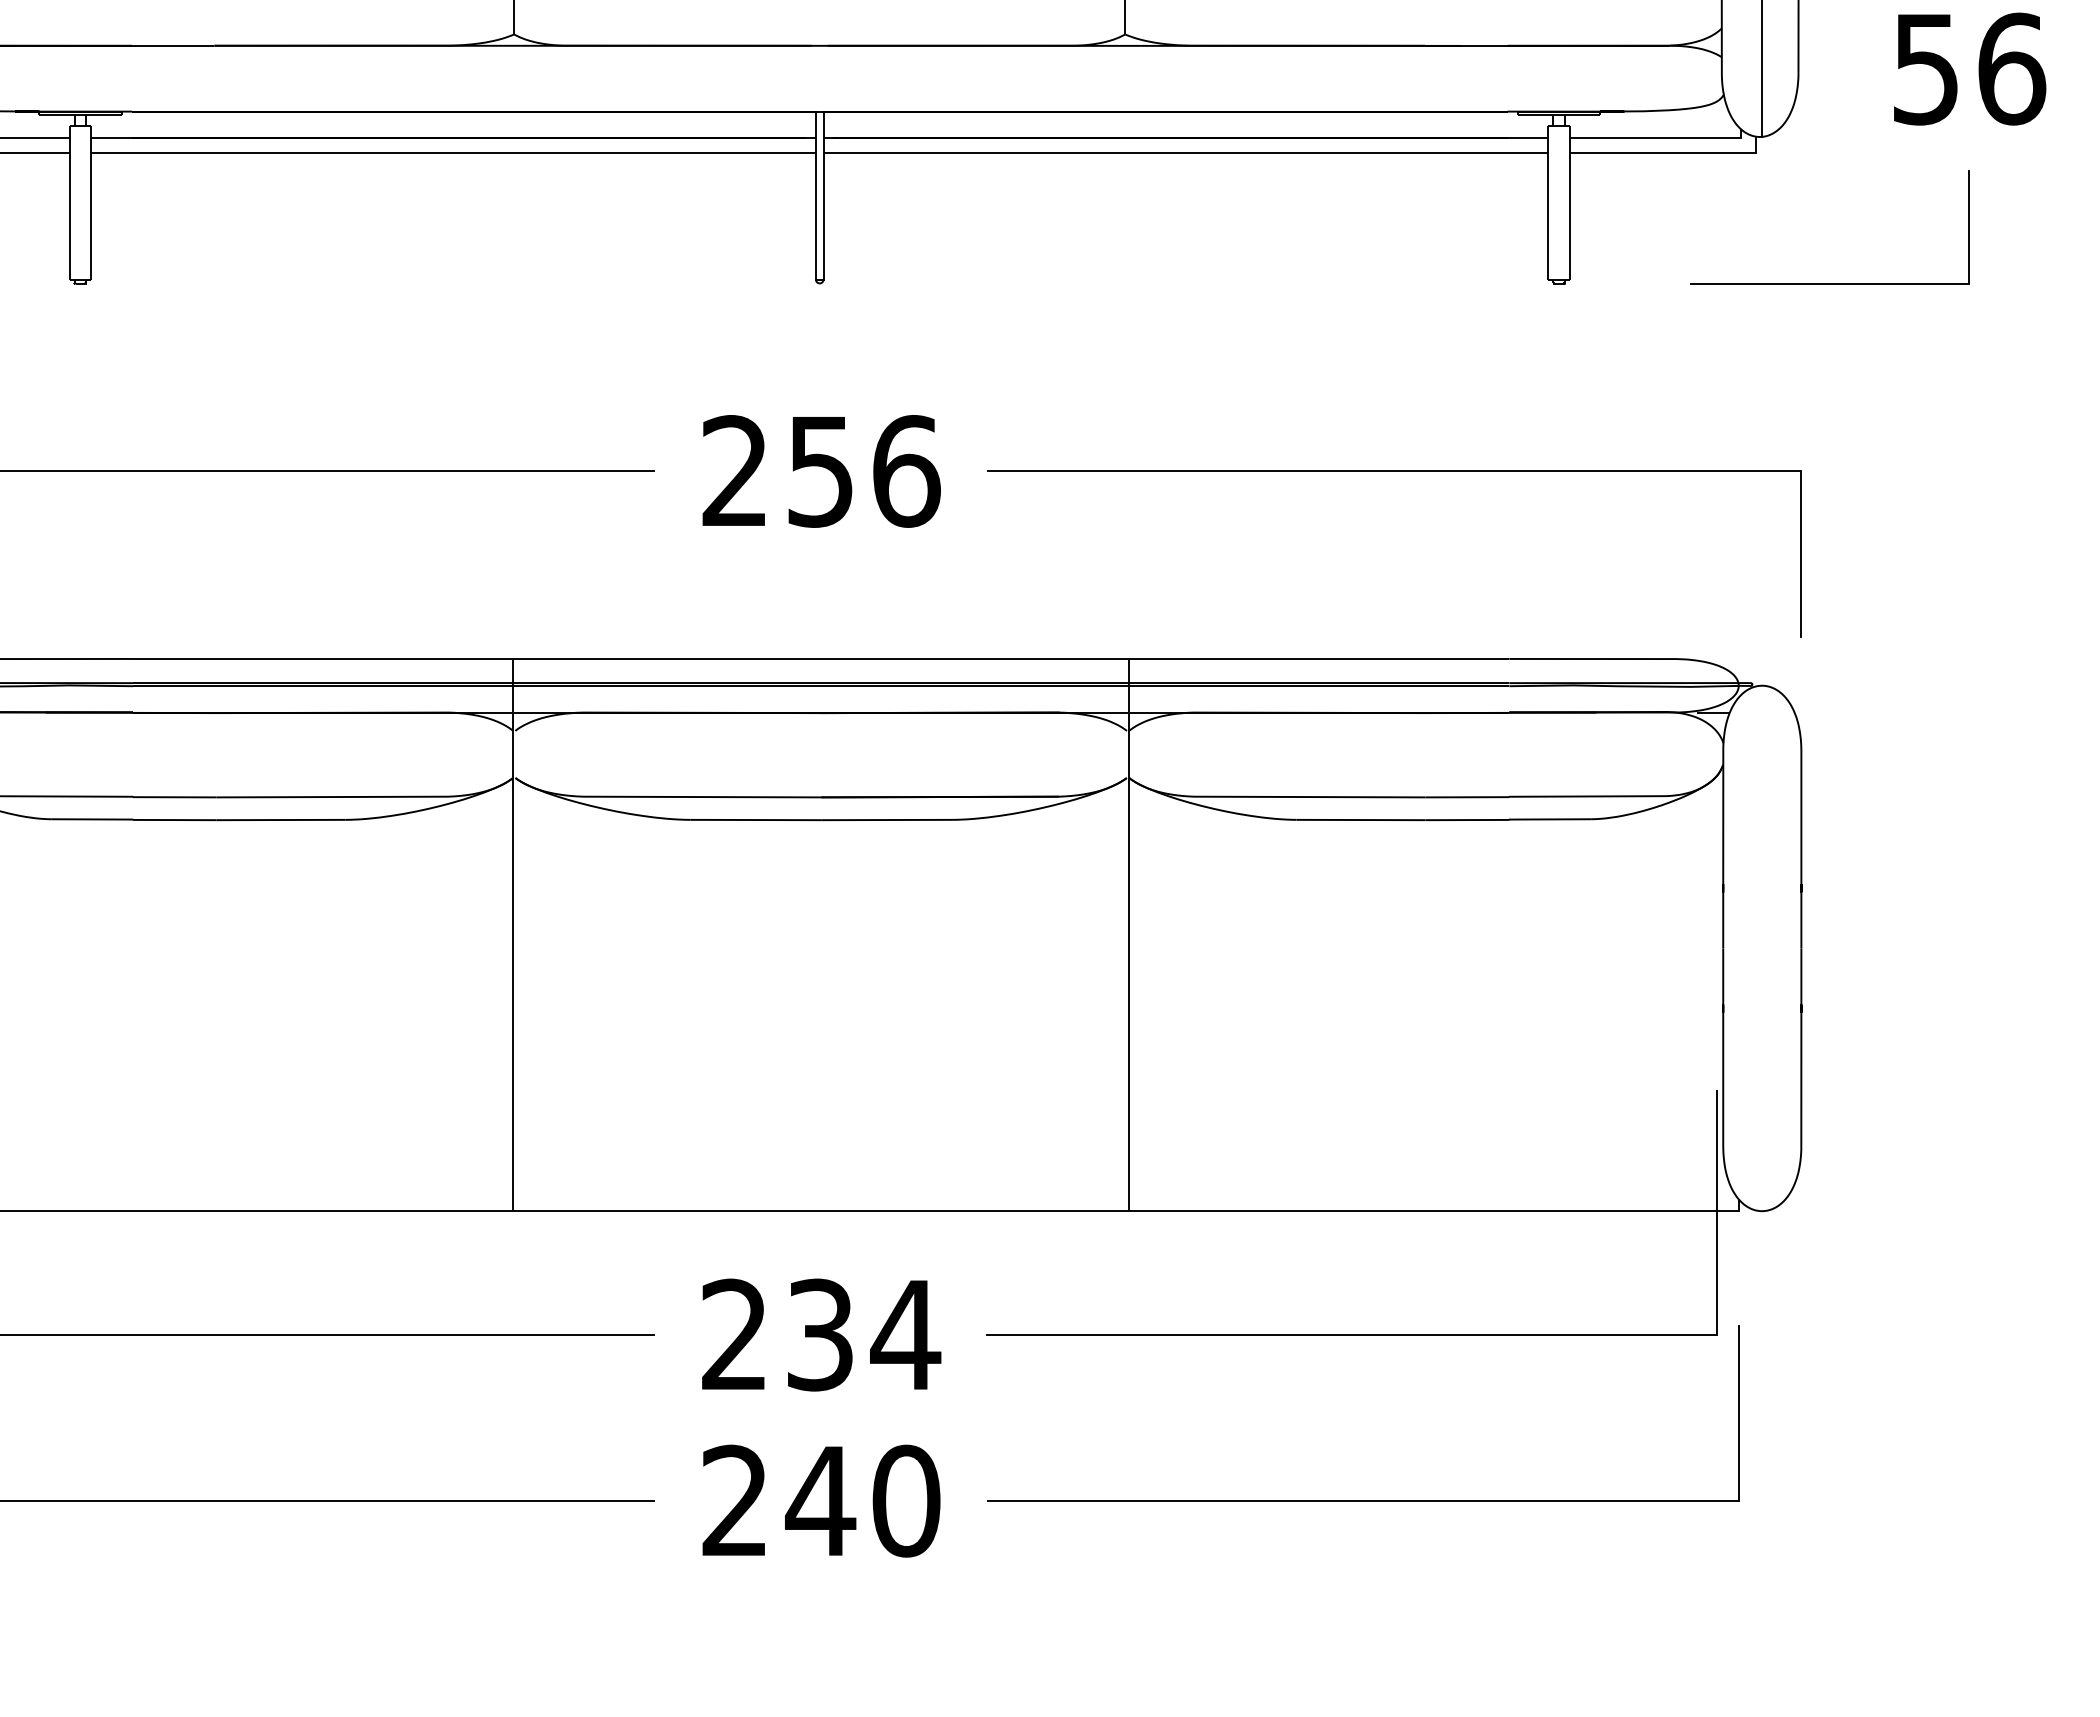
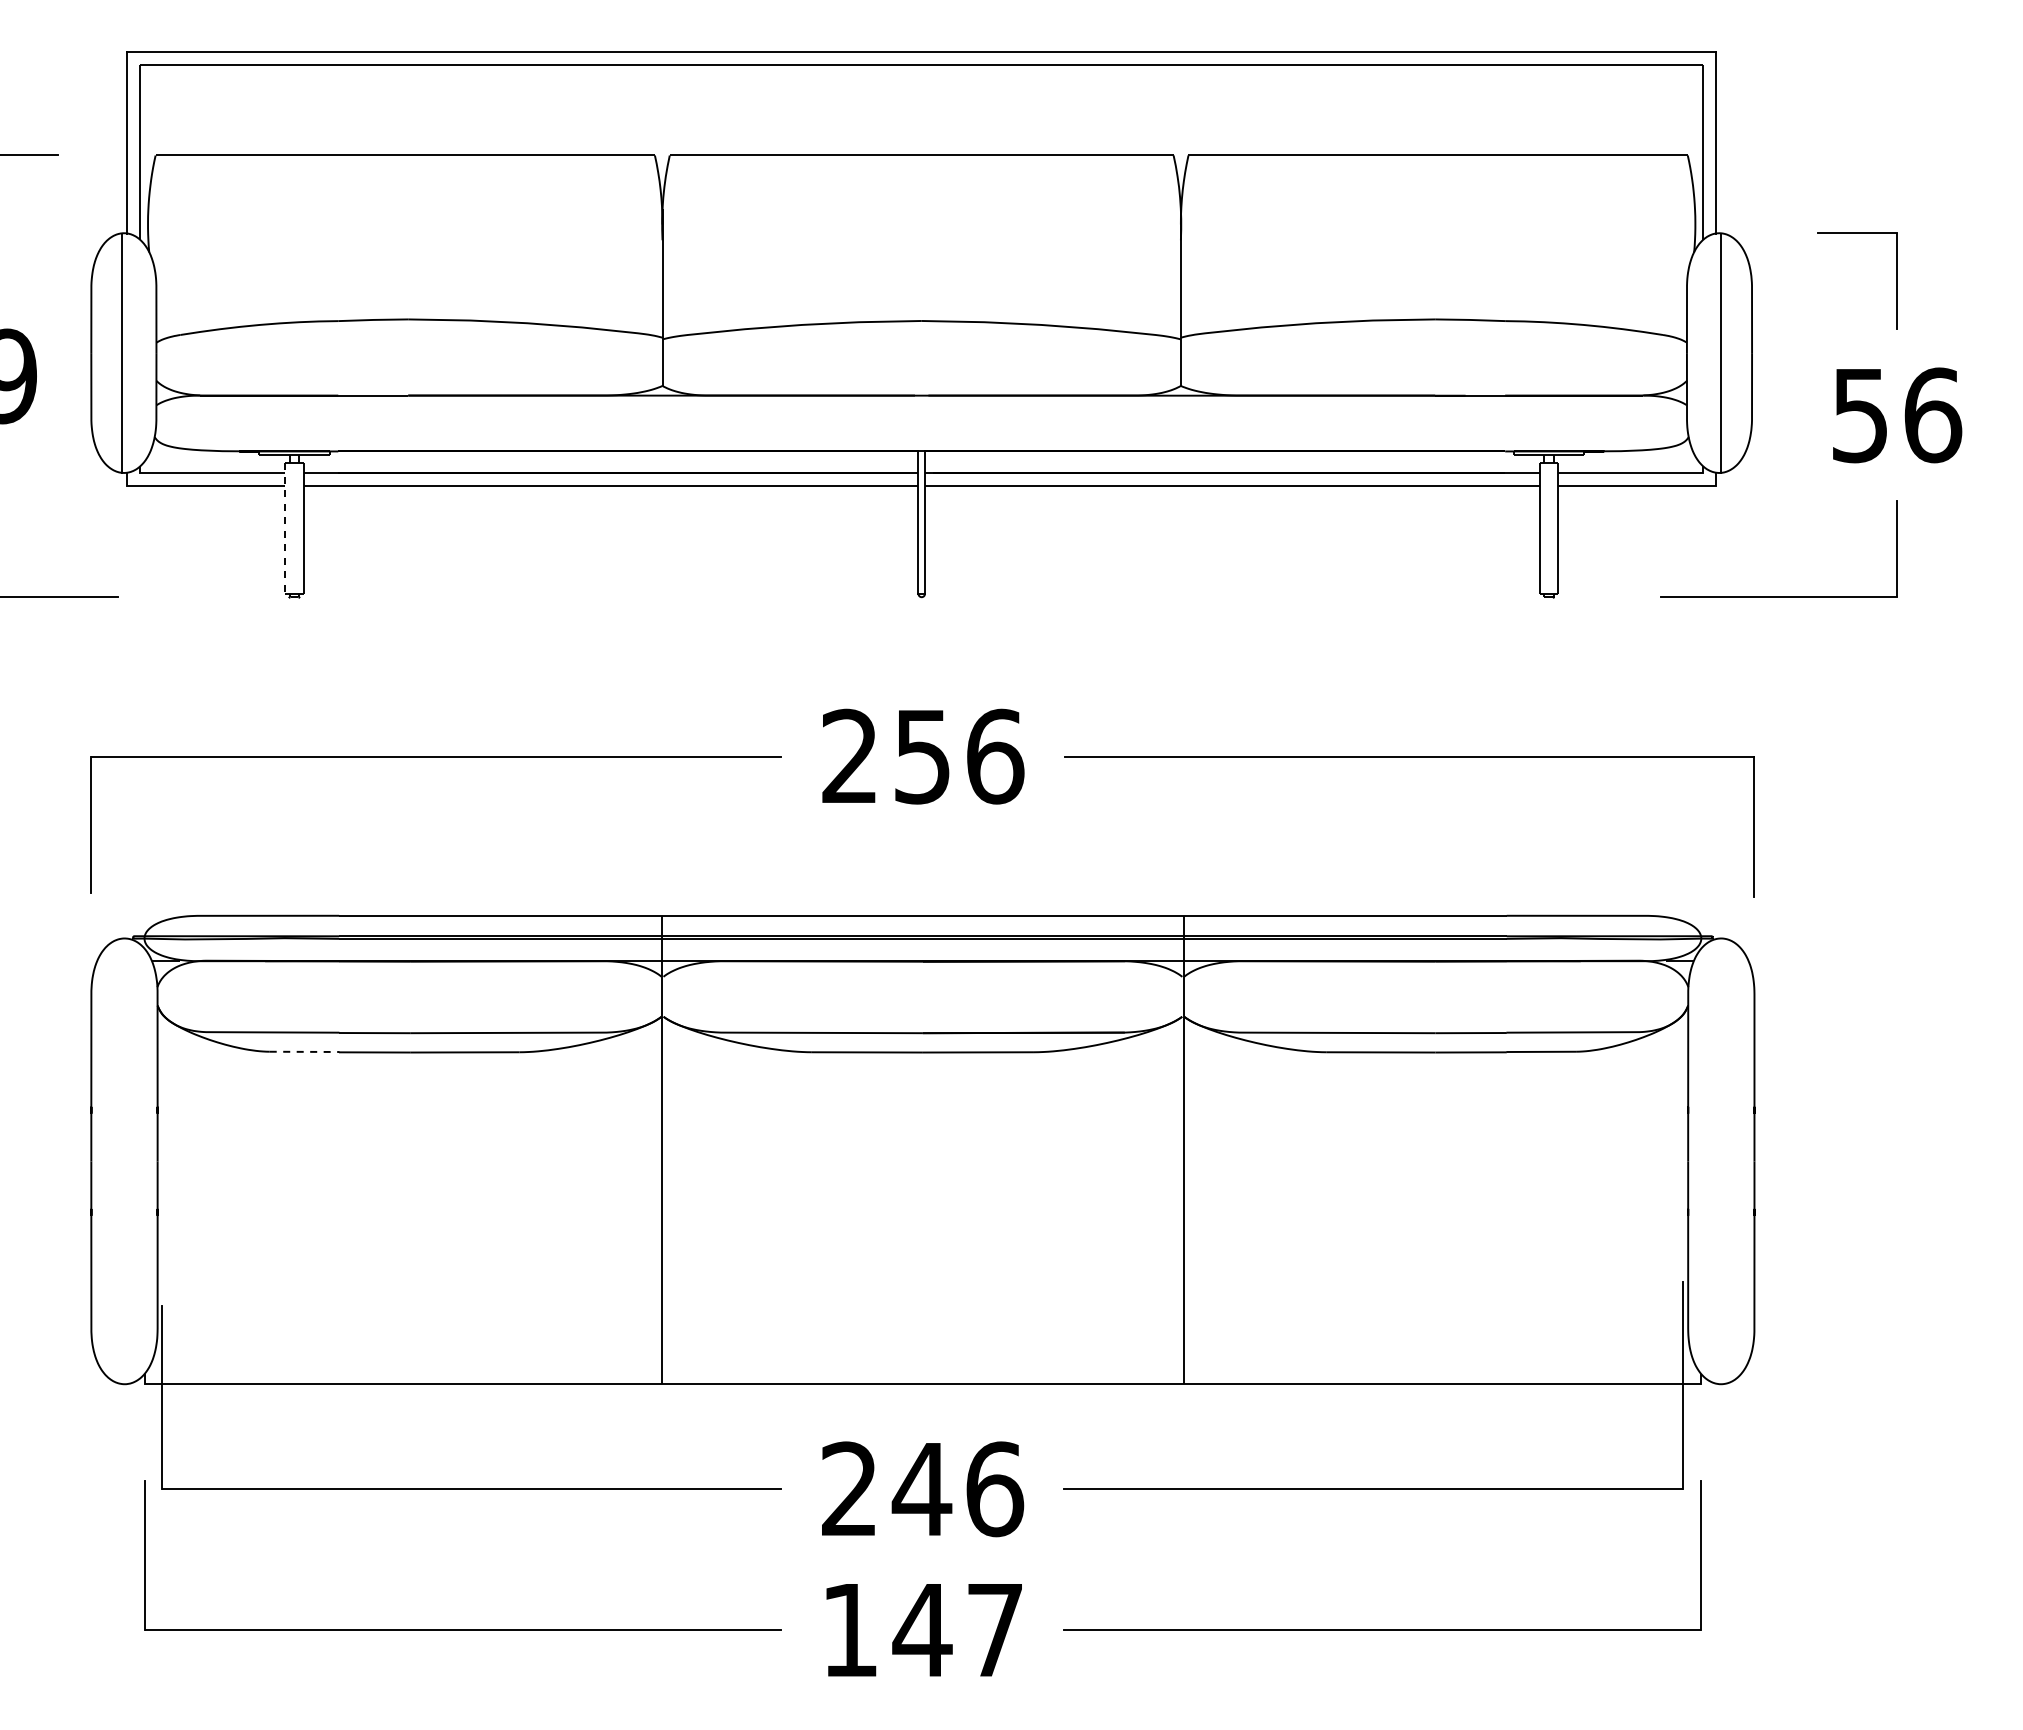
line: (69, 203) -> (285, 529), solid -> dashed
line: (92, 818) -> (304, 1051), solid -> dashed
text: (861, 1335) -> (957, 1489), 234 -> 246
text: (821, 1501) -> (923, 1630), 240 -> 147

